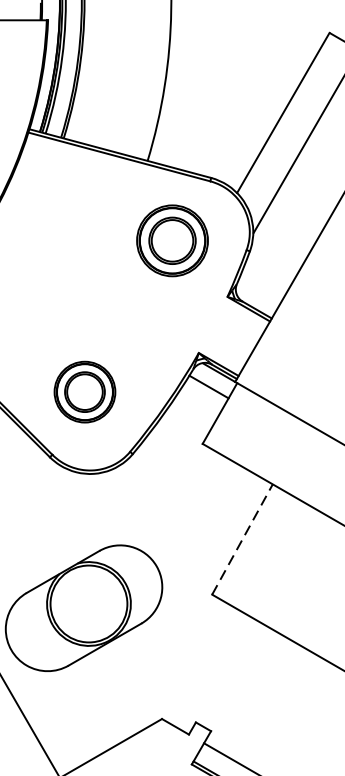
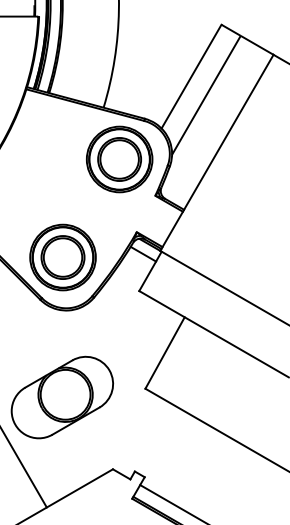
part: (172, 240) -> (119, 159), size x1.43
part: (84, 392) -> (62, 257), size x1.67
line: (243, 540) -> (165, 353), dashed -> solid

